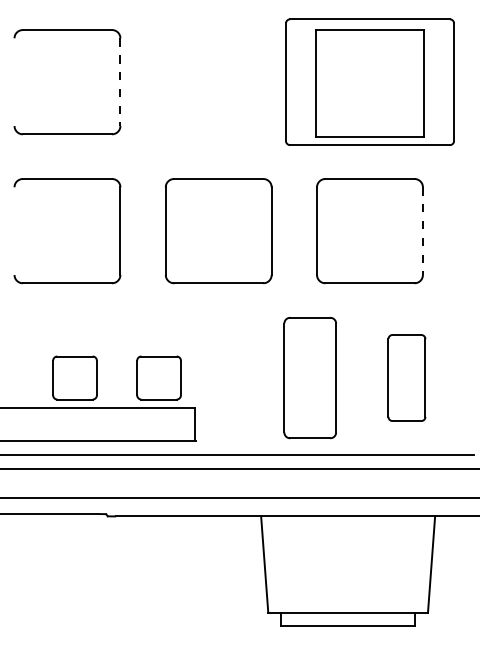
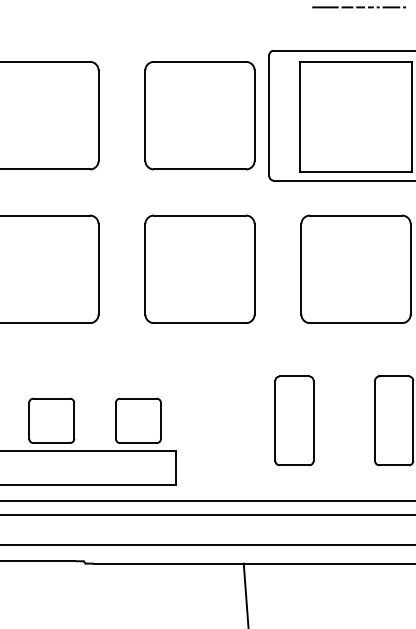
line: (120, 82) -> (98, 115), dashed -> solid
part: (218, 82) -> (199, 115), added
line: (422, 231) -> (410, 269), dashed -> solid
part: (310, 377) -> (294, 420), size x0.71

